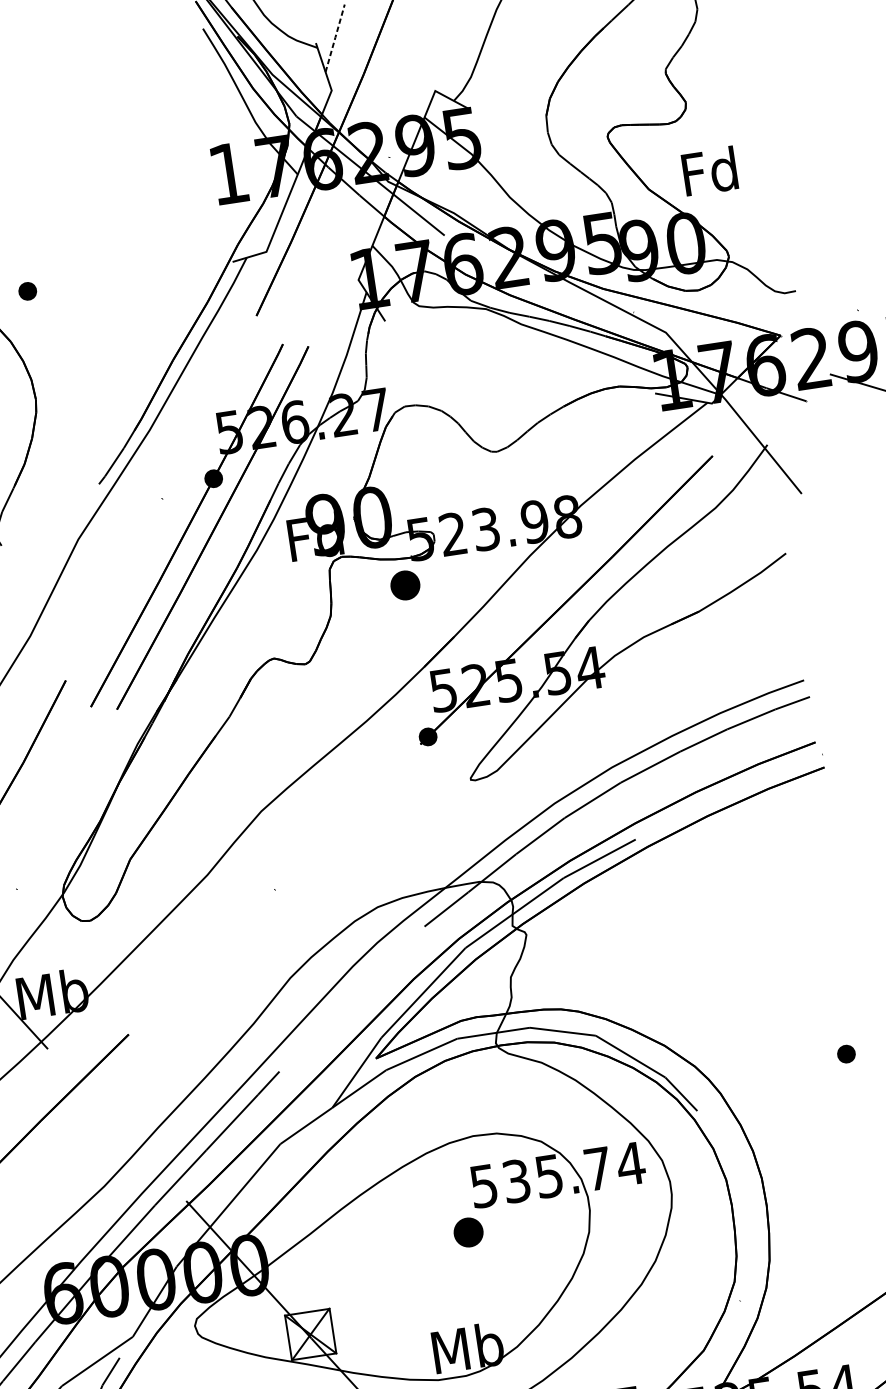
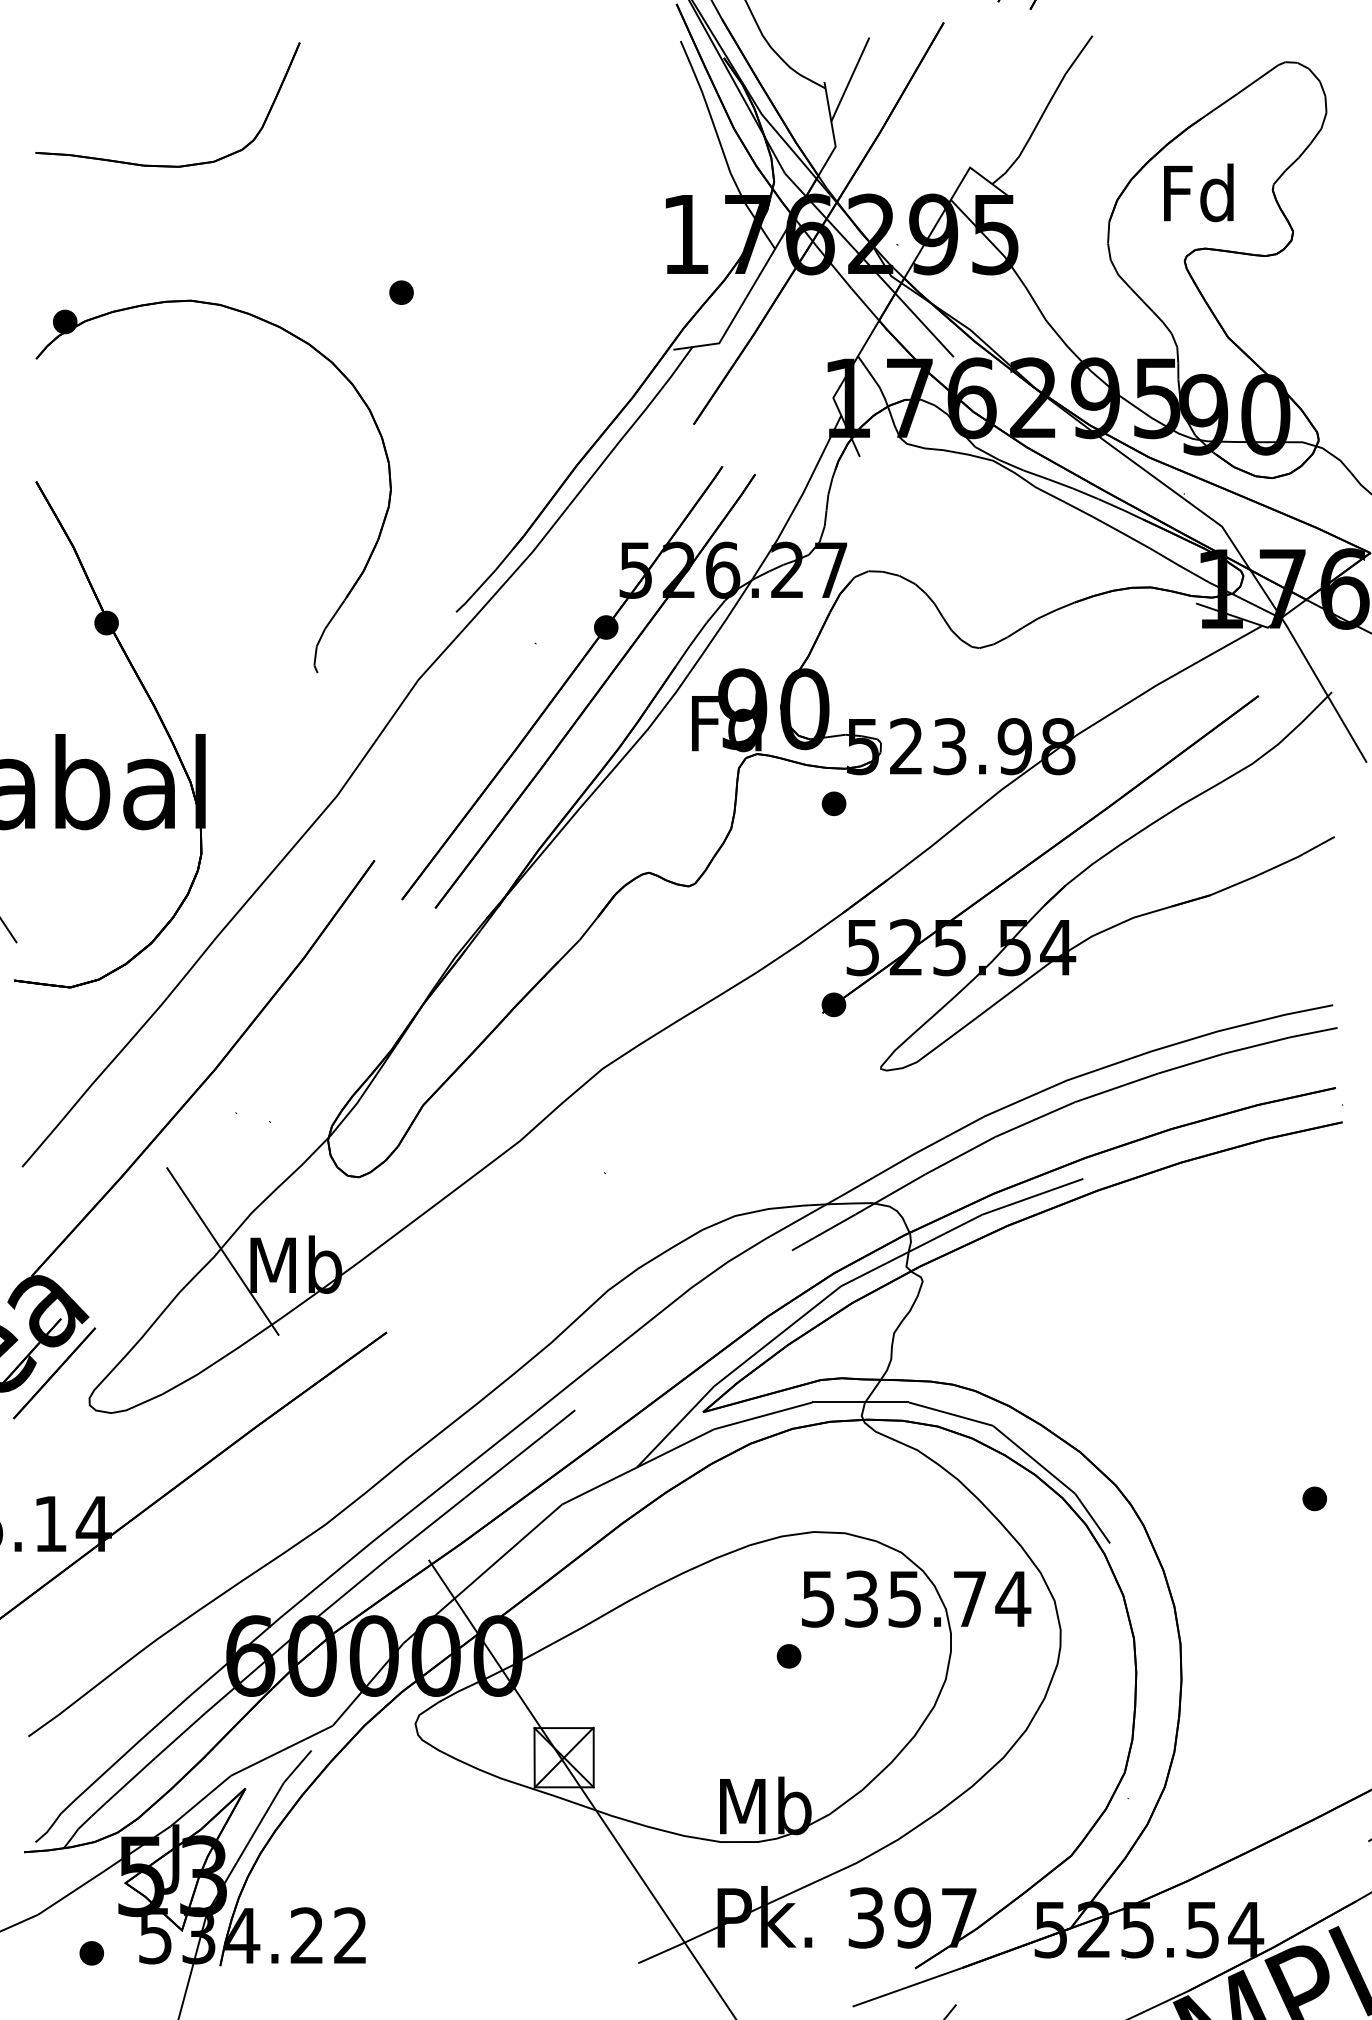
line: (335, 37) -> (850, 78), dashed -> solid
text: (709, 171) -> (1198, 192), moved
part: (27, 291) -> (401, 292), moved
part: (404, 585) -> (833, 803), size x0.62
part: (468, 1232) -> (788, 1656), size x0.62

